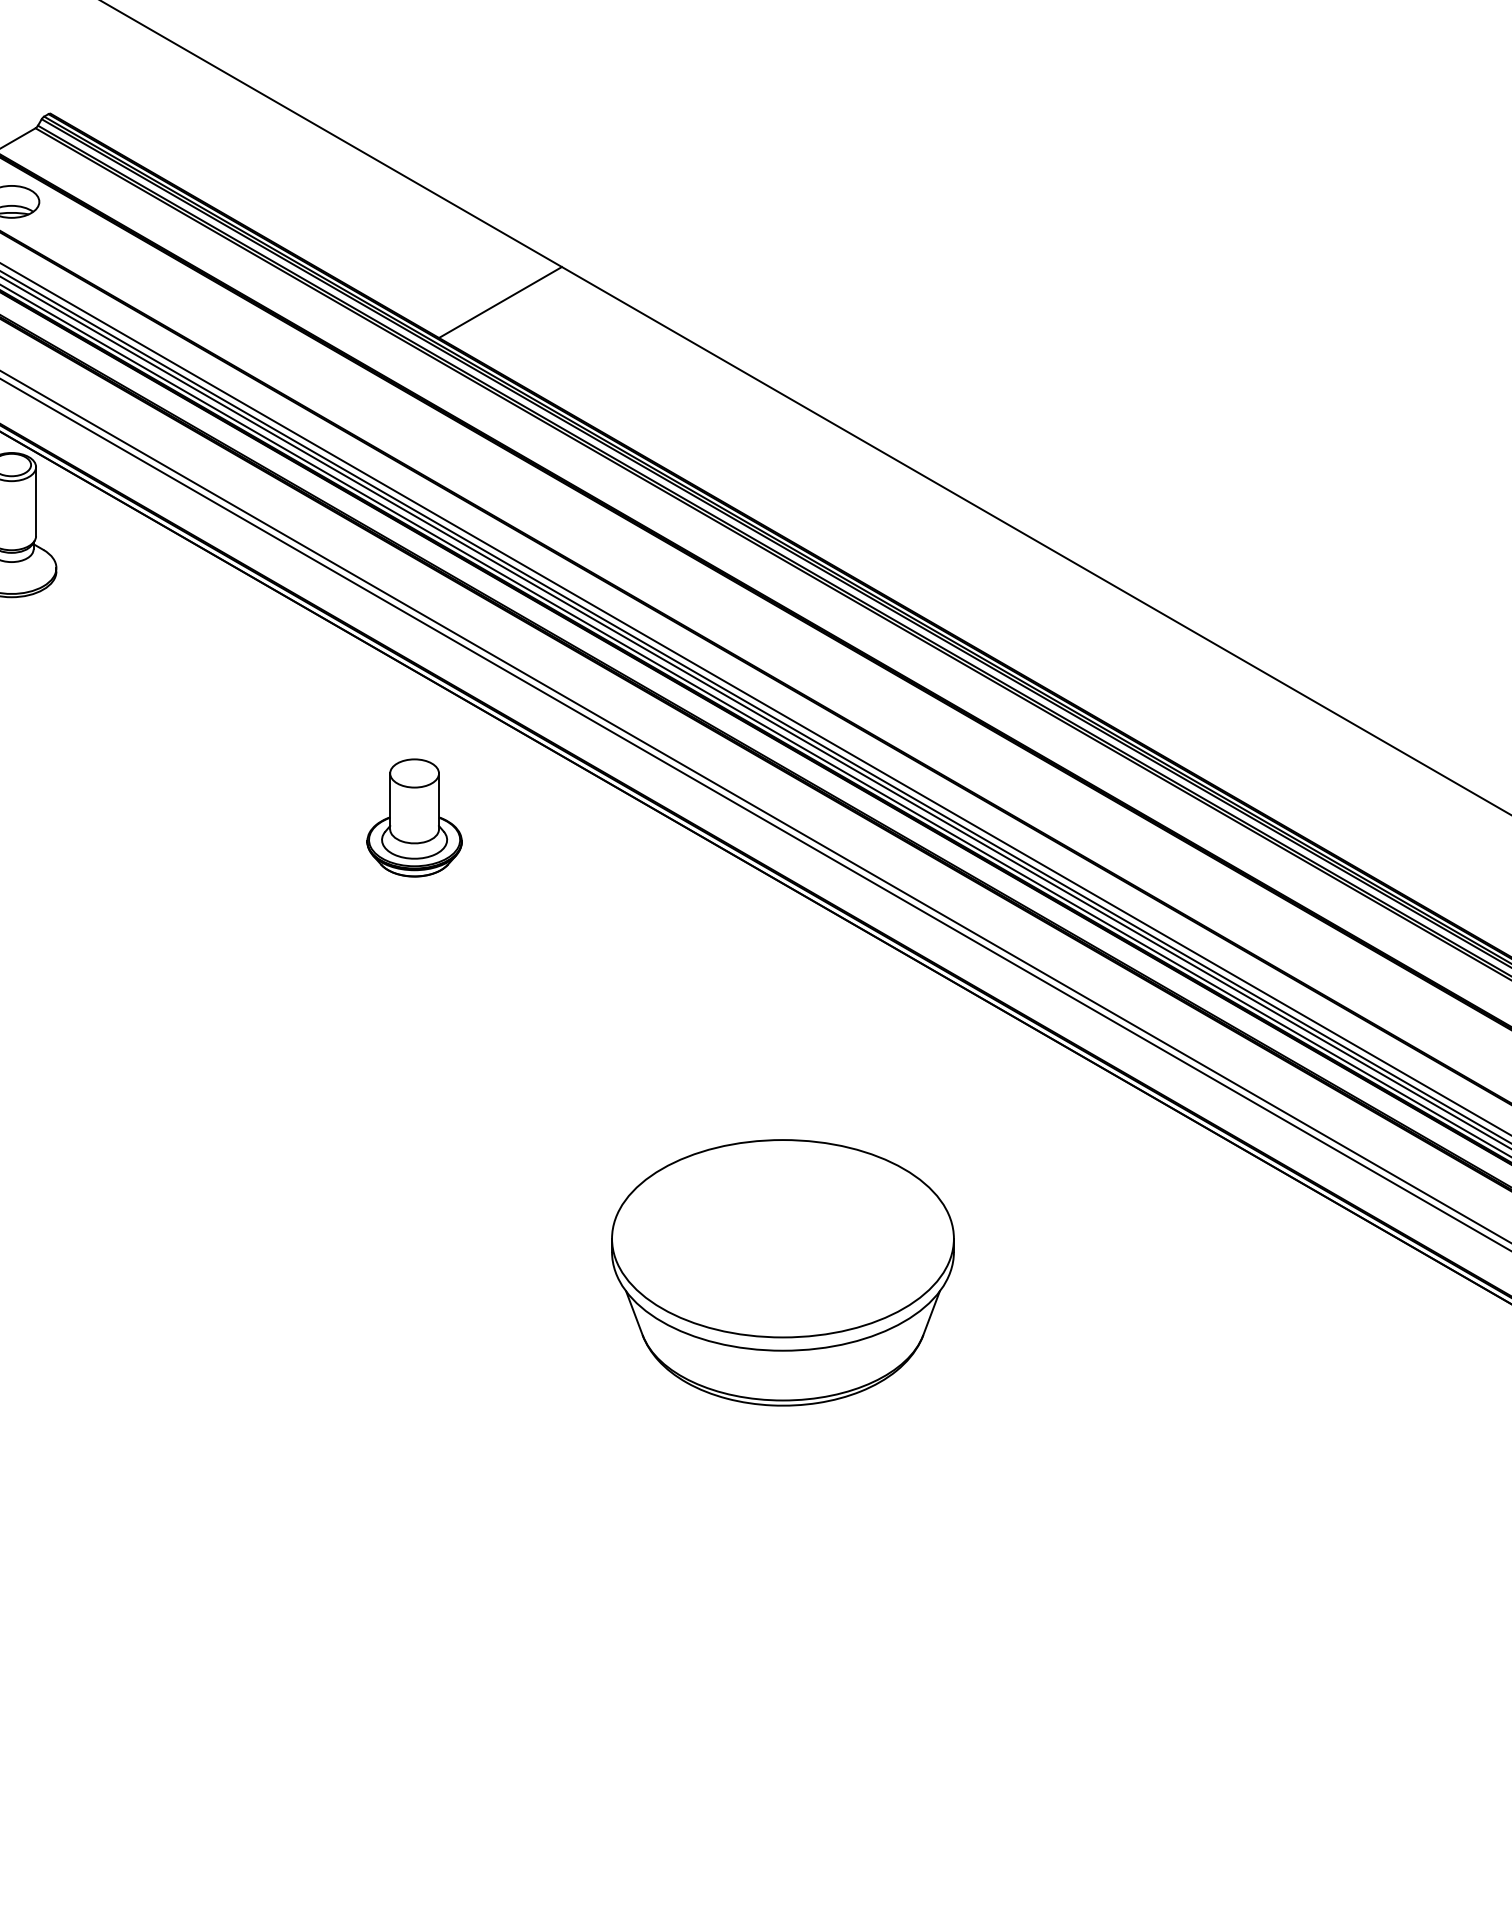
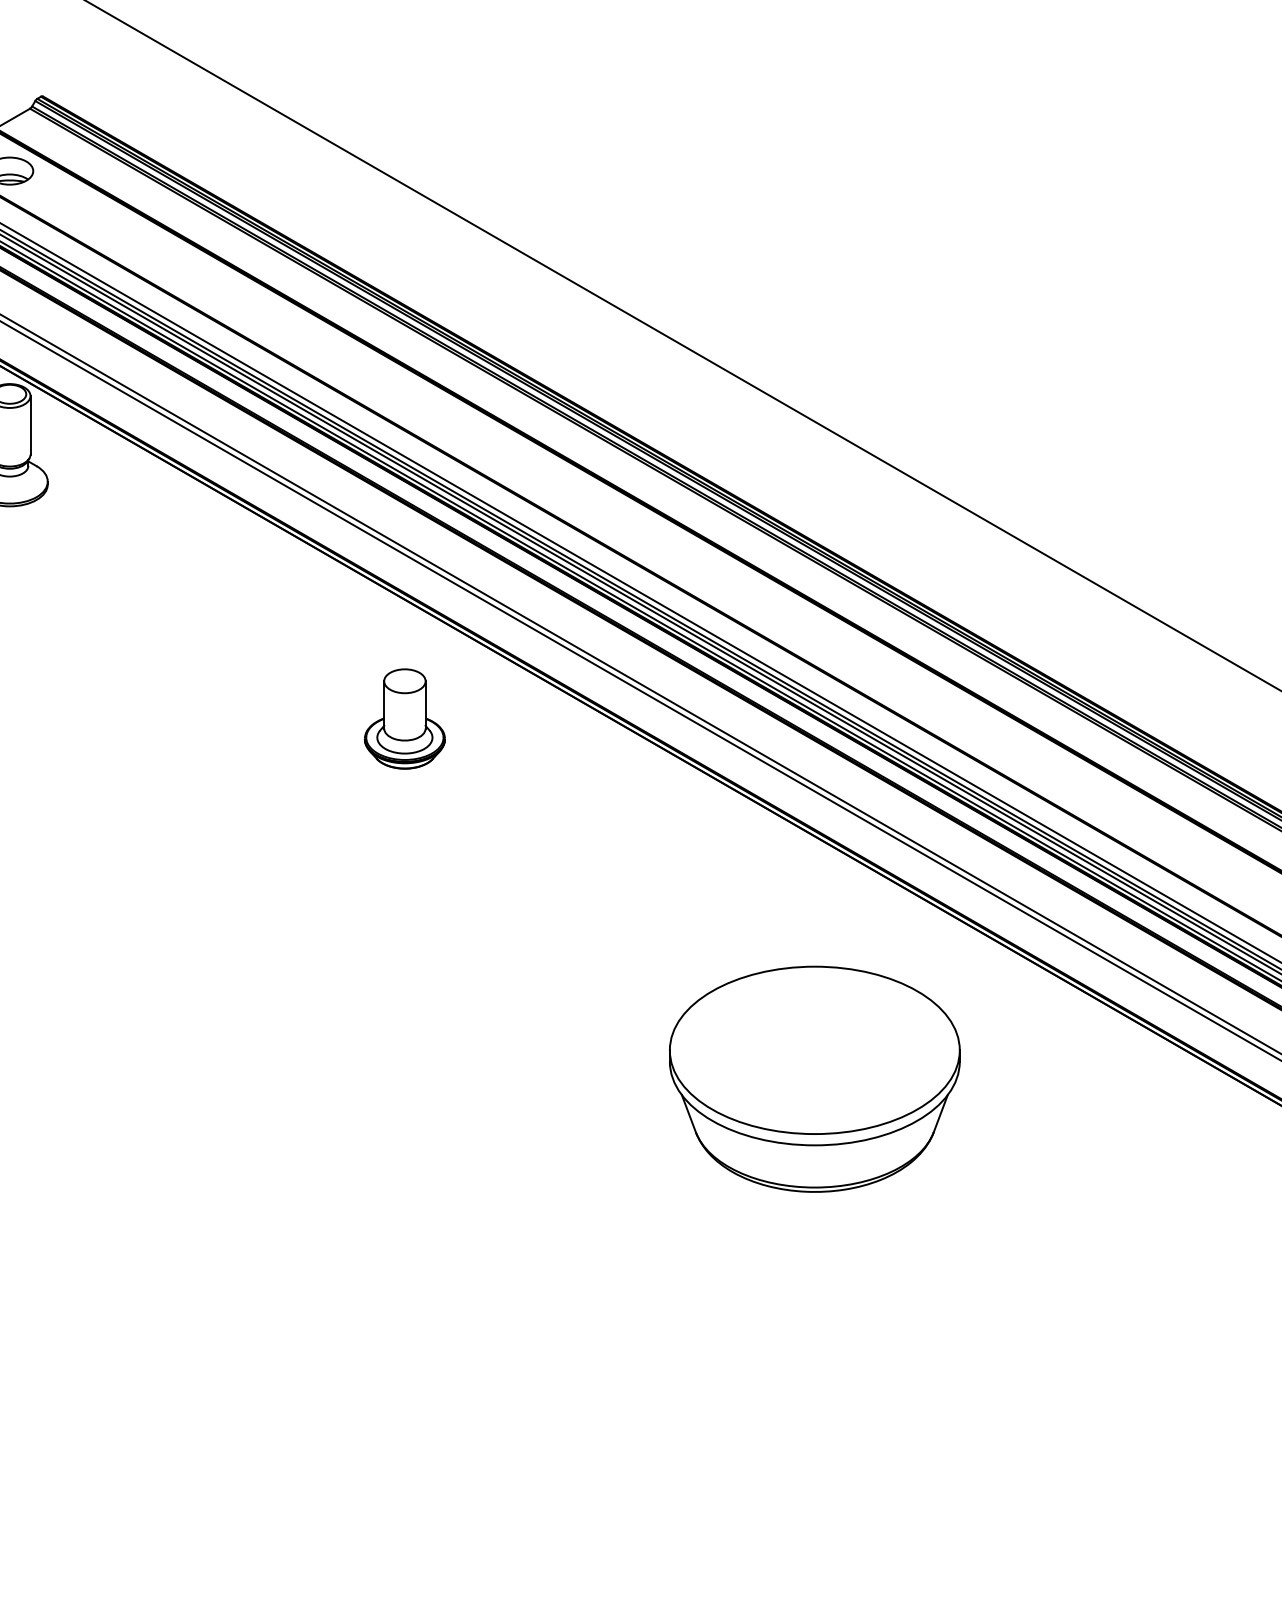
line: (500, 302) -> (424, 256), removed
part: (414, 817) -> (404, 718), moved
part: (782, 1272) -> (814, 1079), moved

